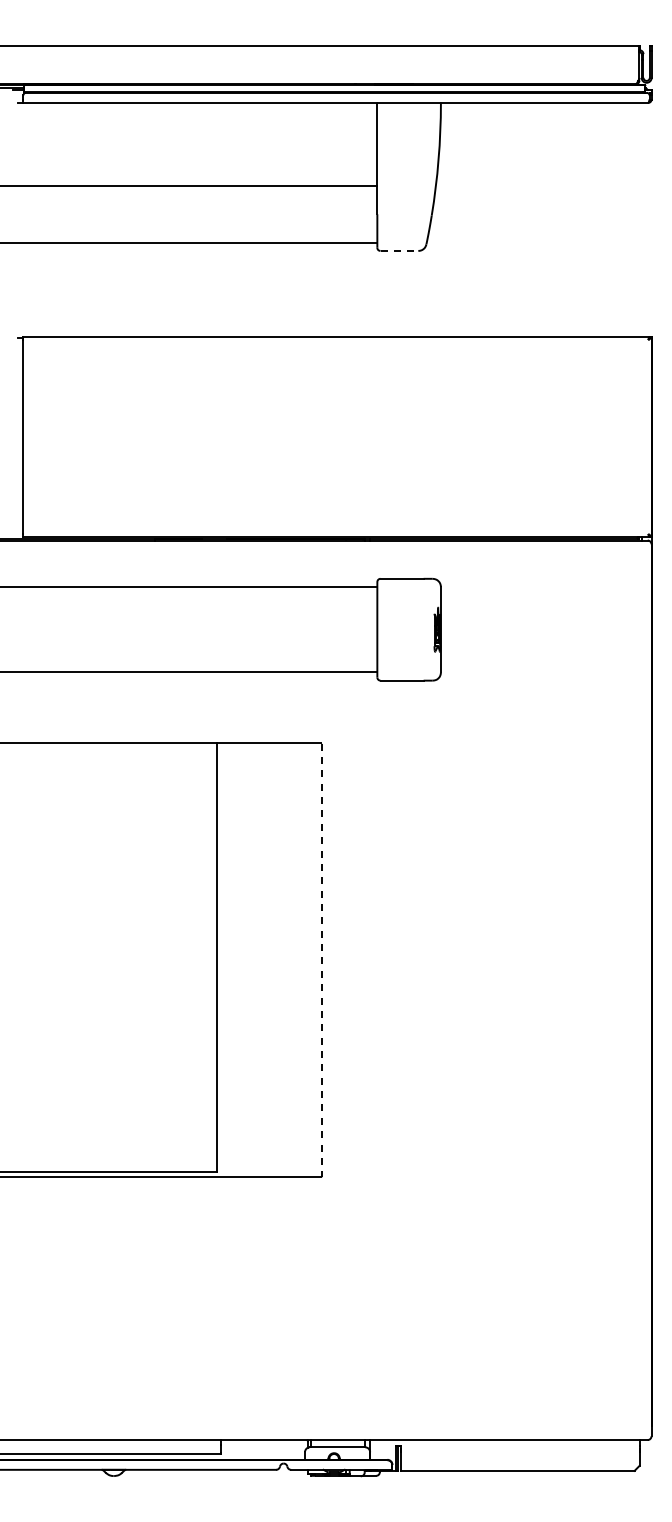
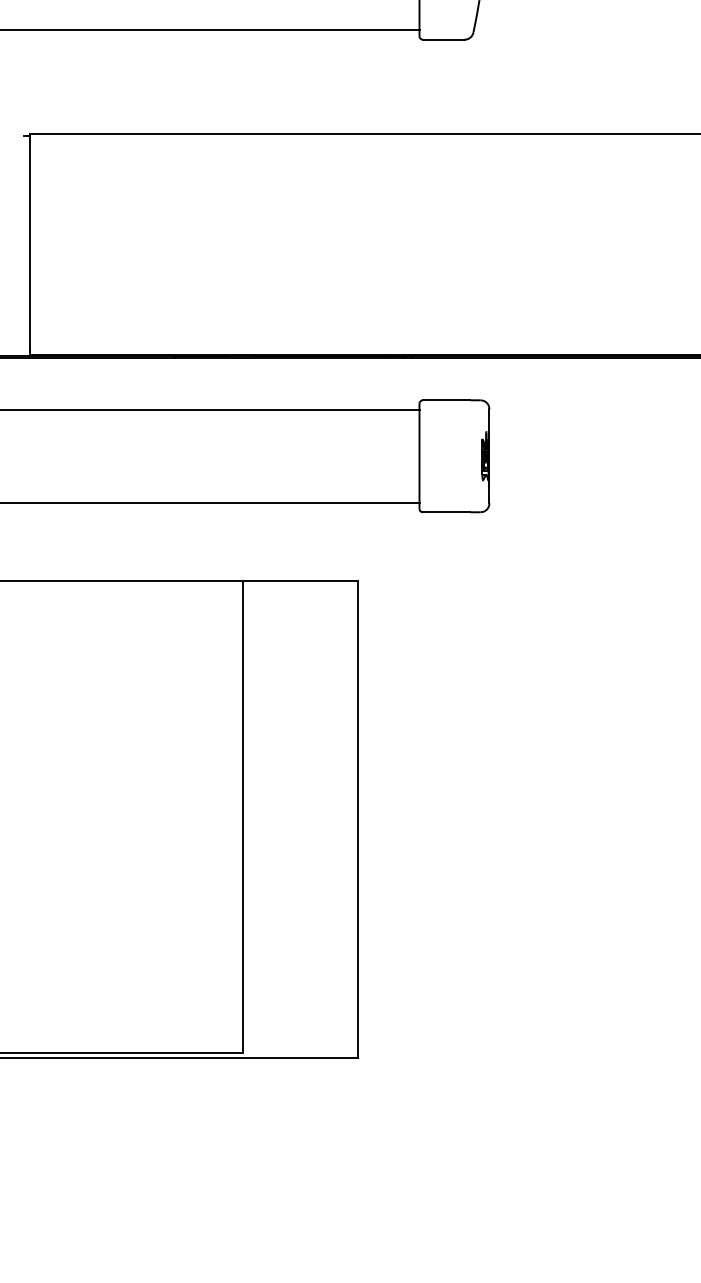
line: (399, 250) -> (443, 39), dashed -> solid
line: (321, 960) -> (358, 820), dashed -> solid

